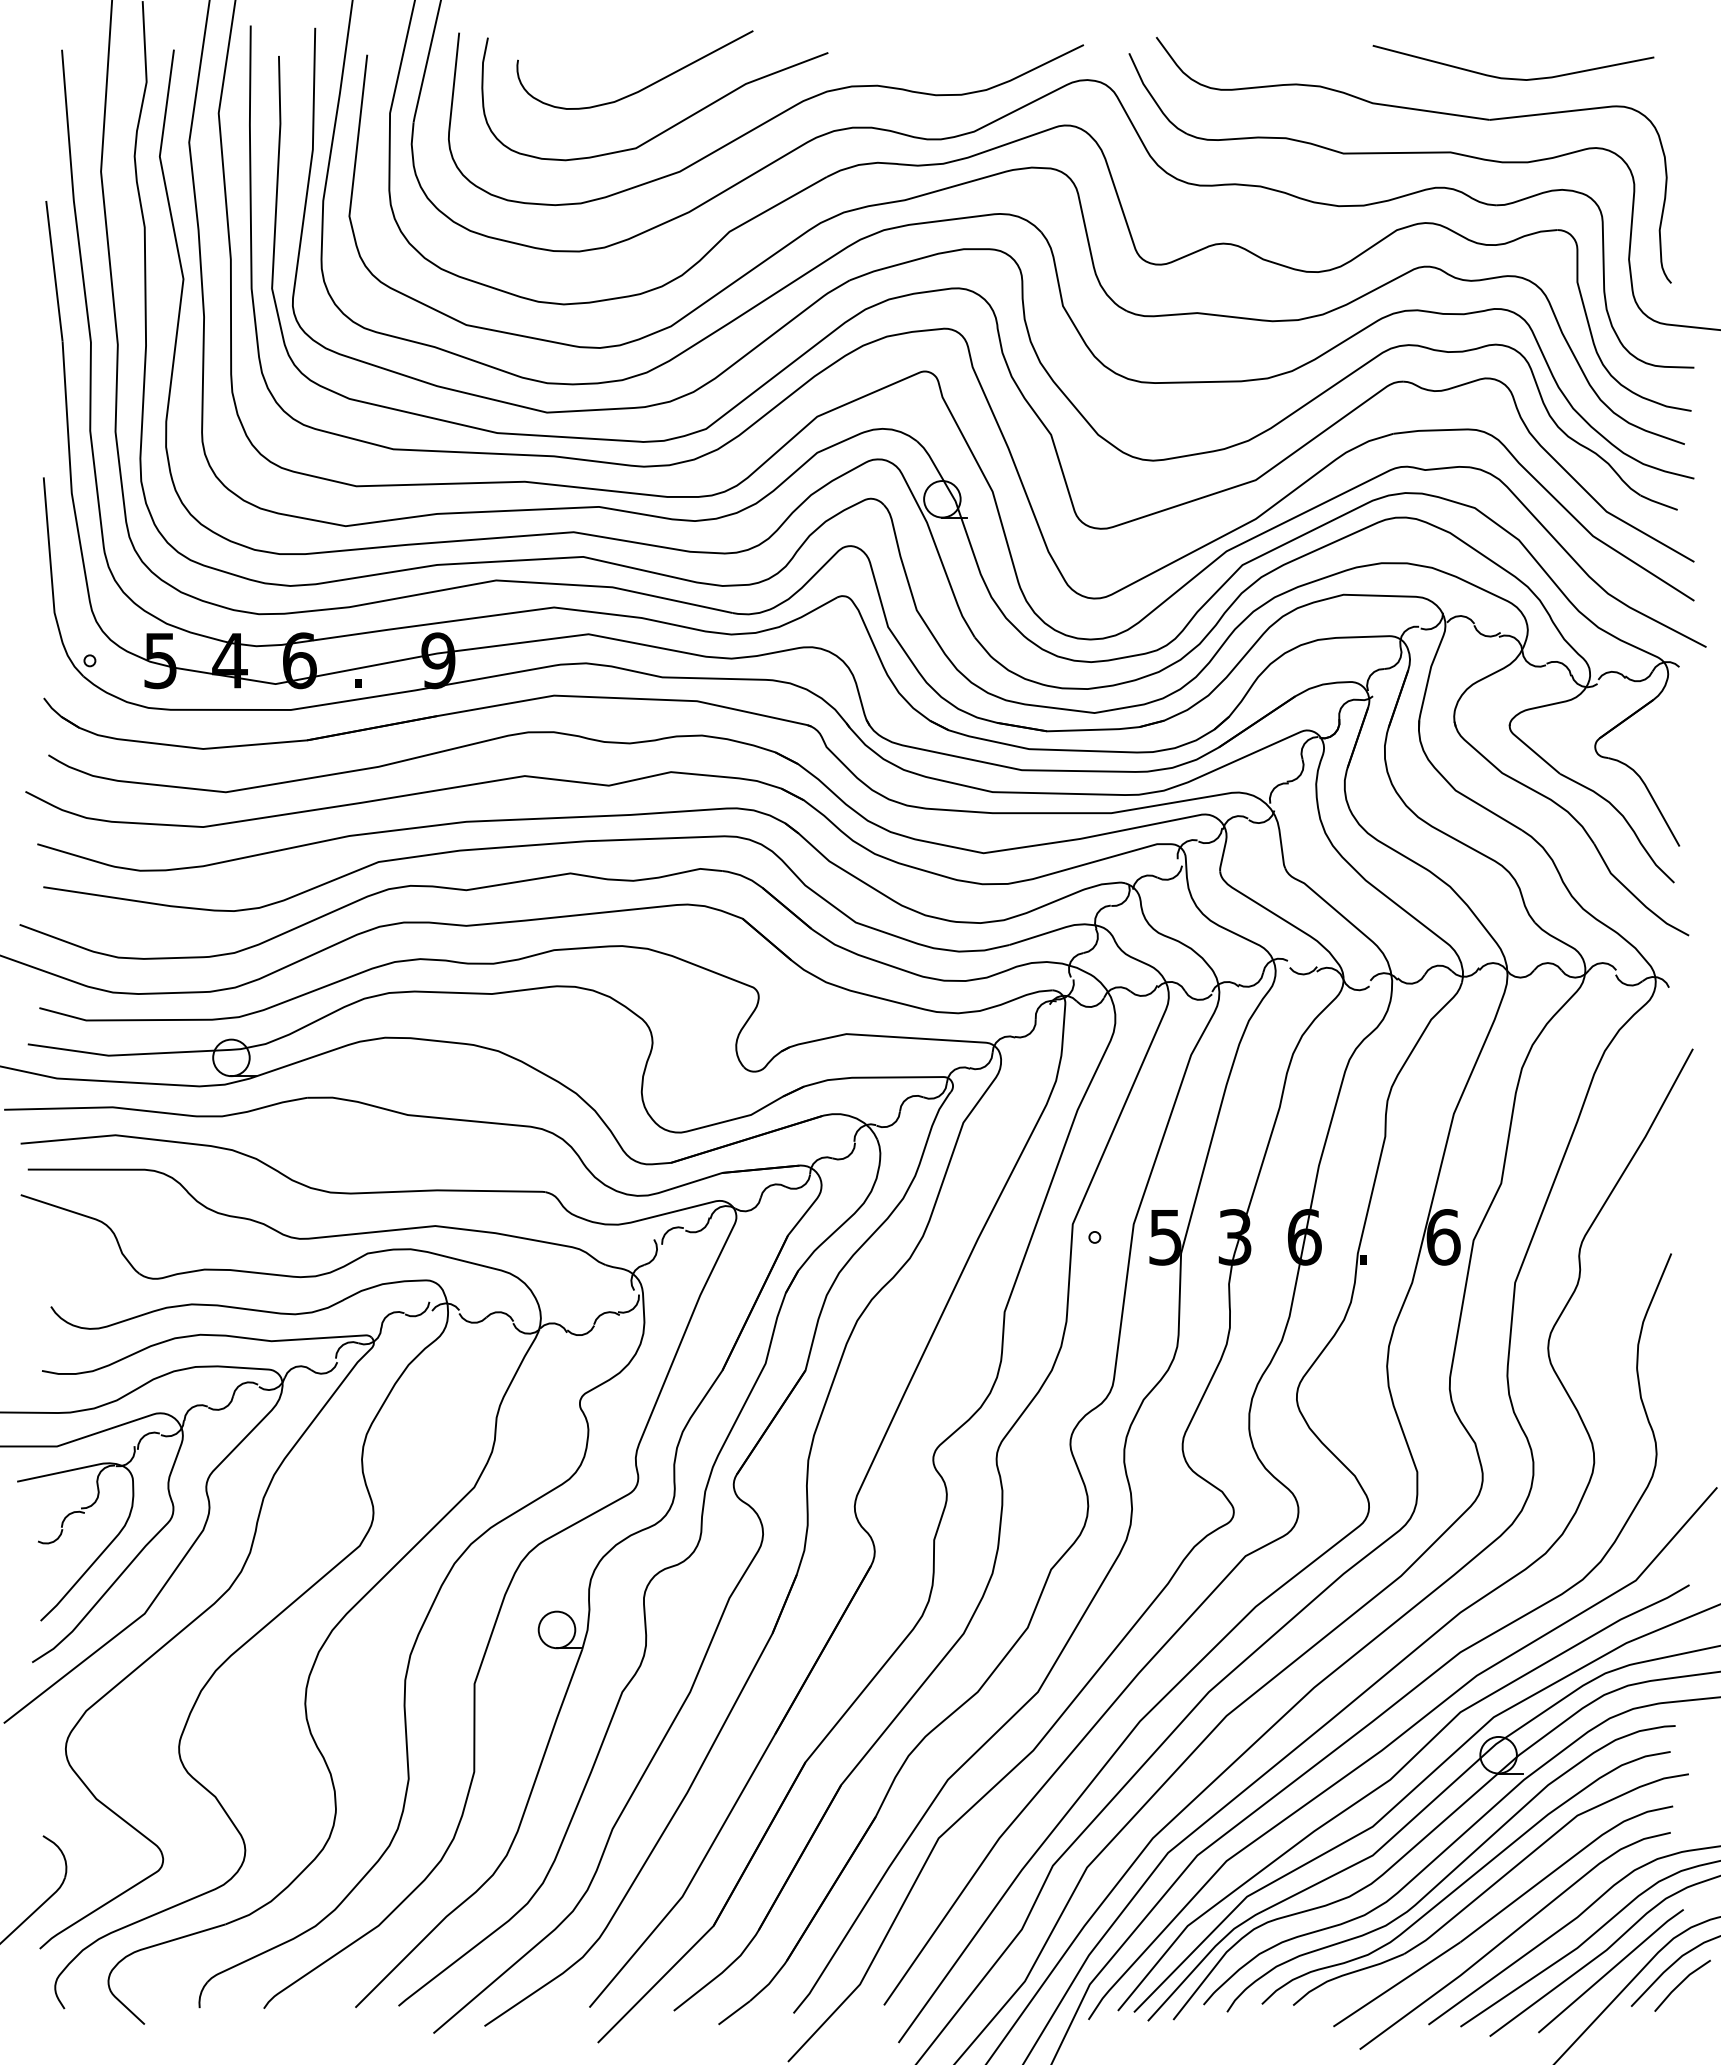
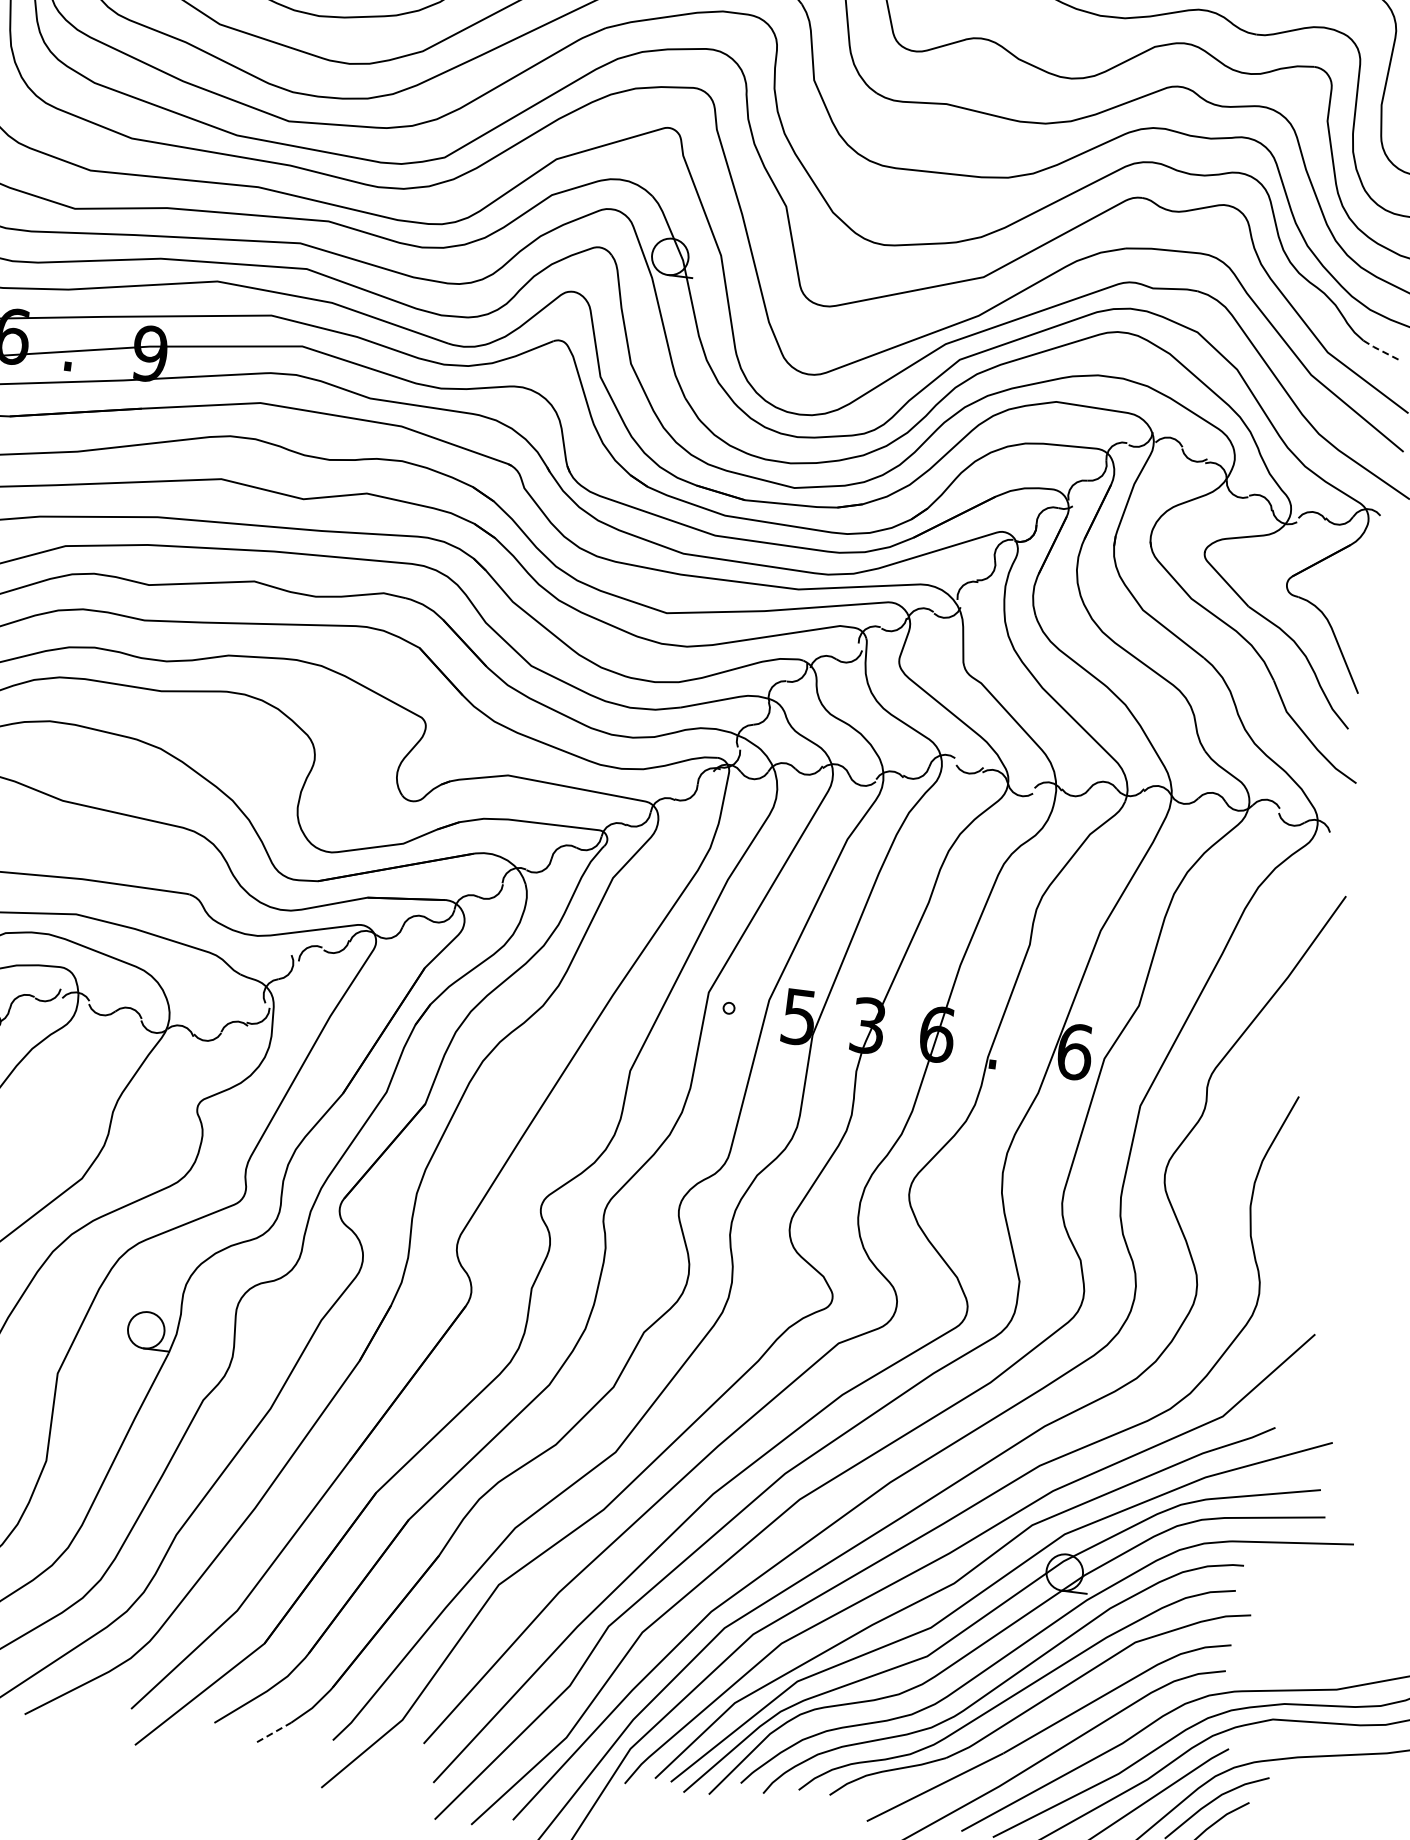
line: (1658, 502) -> (1380, 349), solid -> dashed
line: (734, 2012) -> (274, 1732), solid -> dashed

